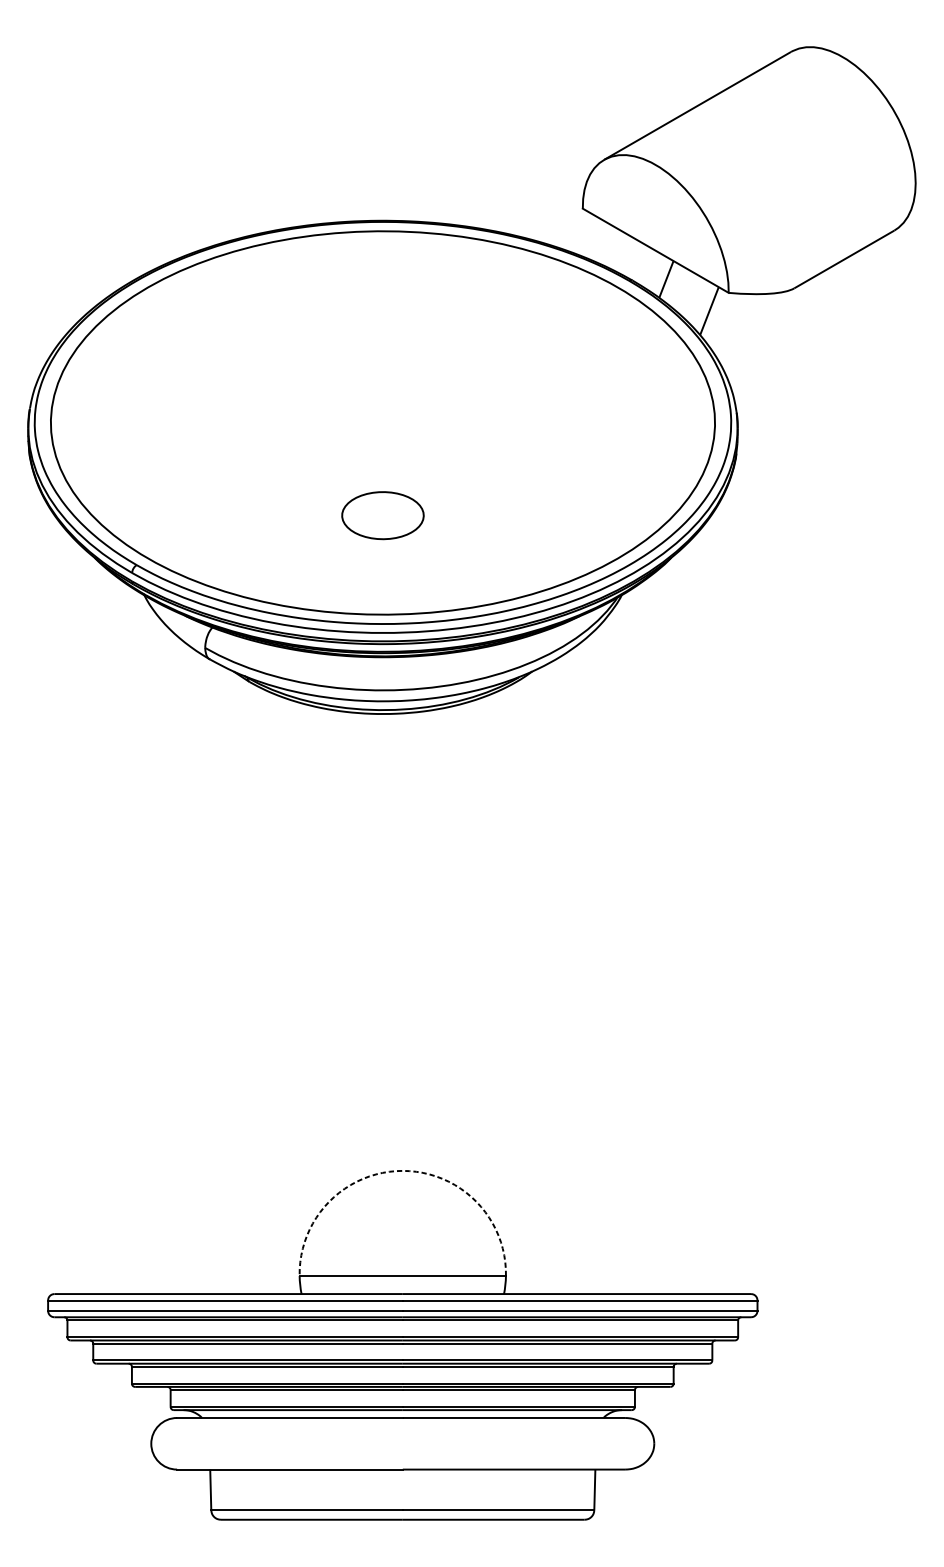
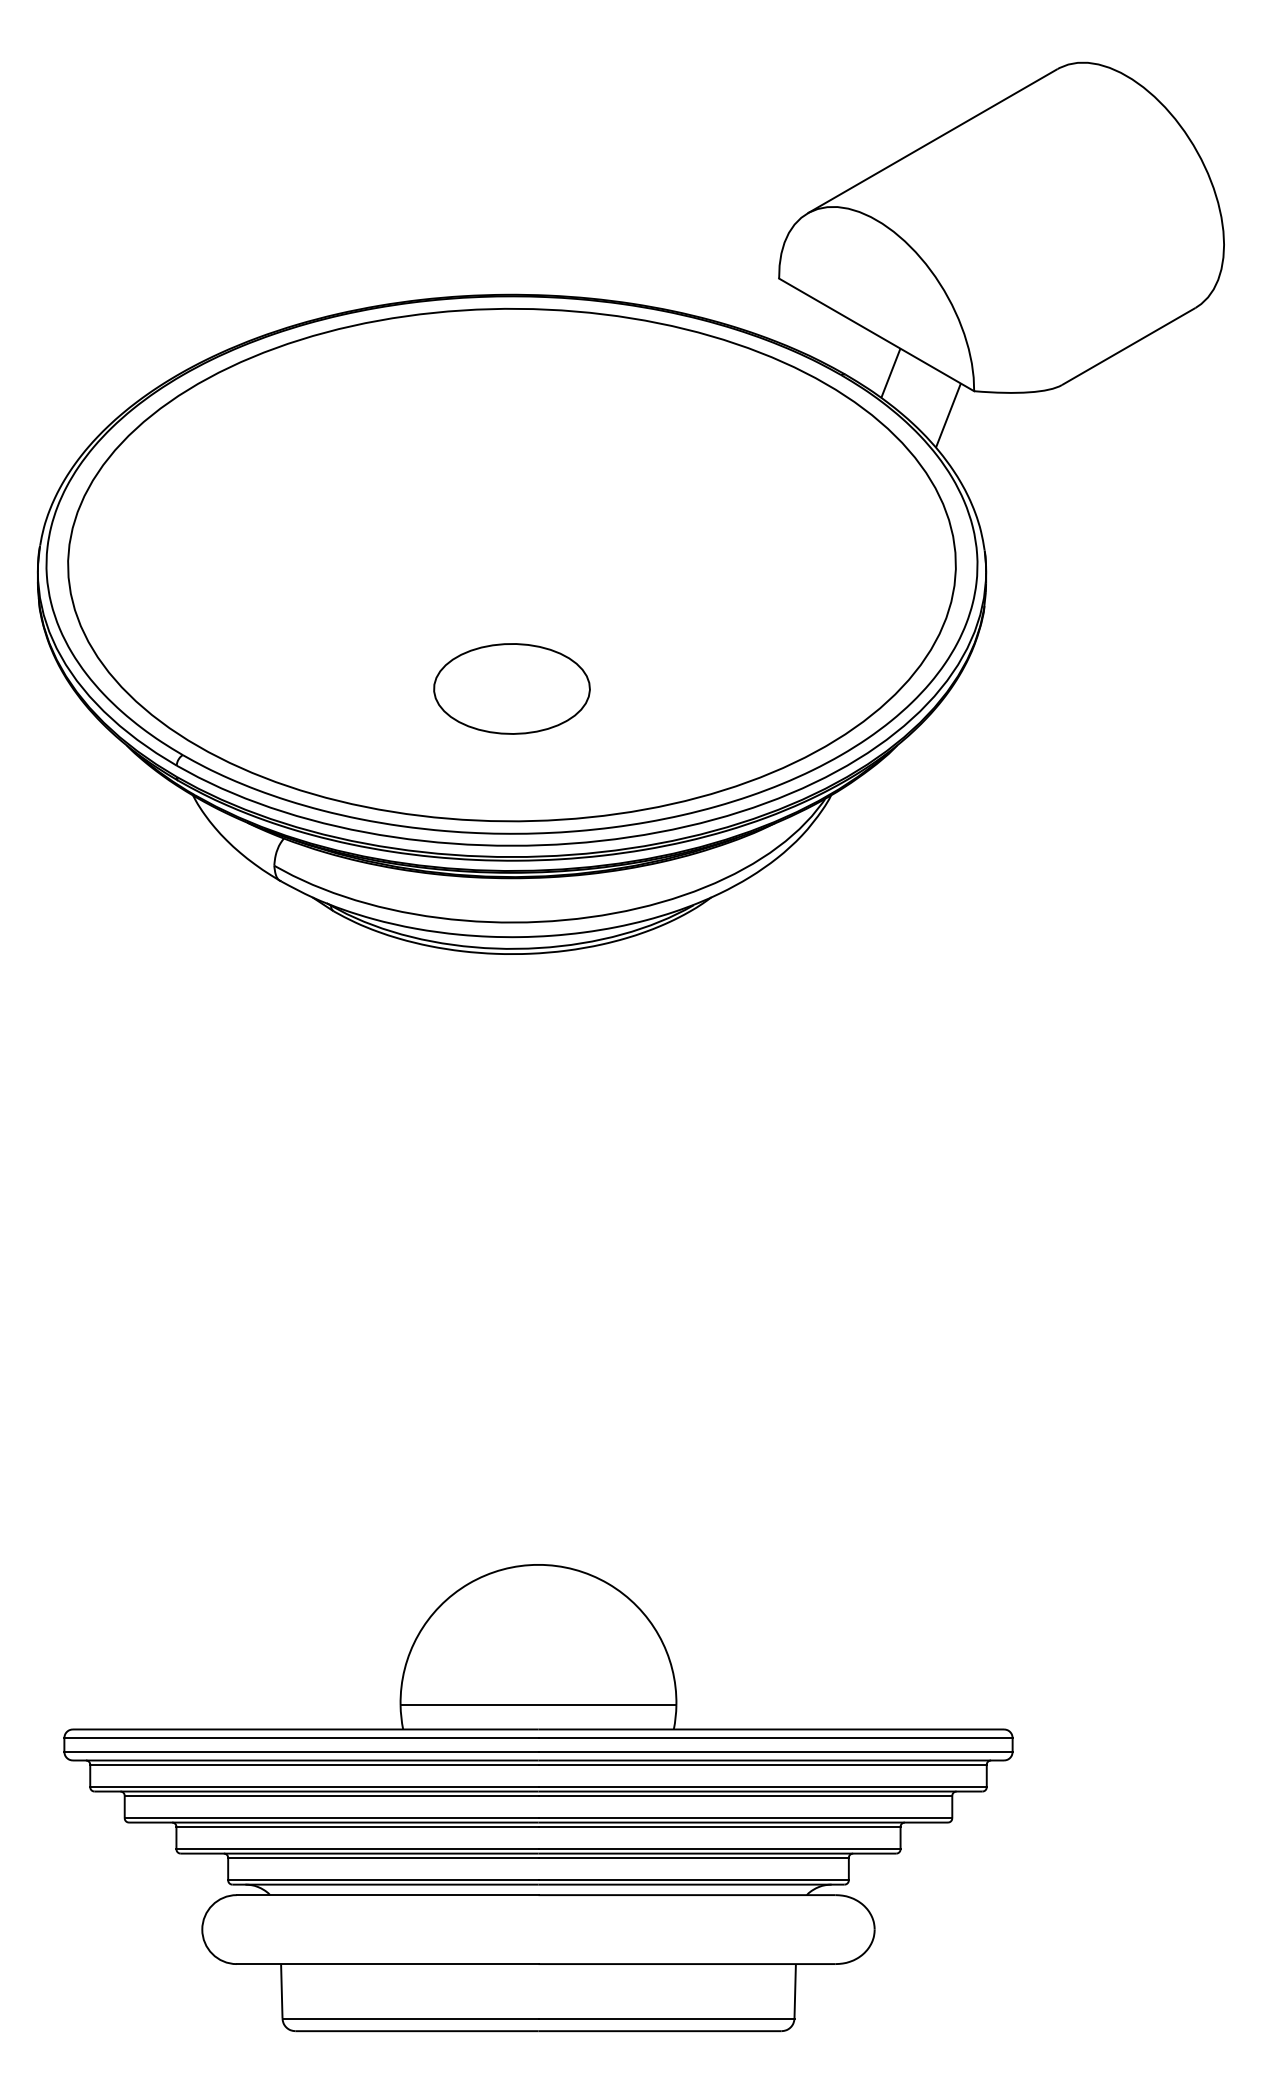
part: (382, 515) -> (511, 688), size x1.43
arc: (402, 1170) -> (538, 1564), dashed -> solid

